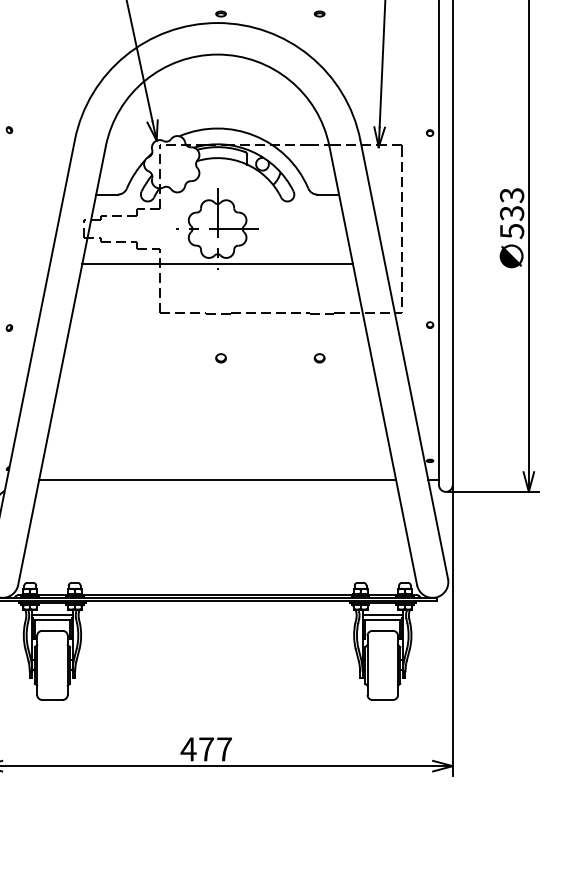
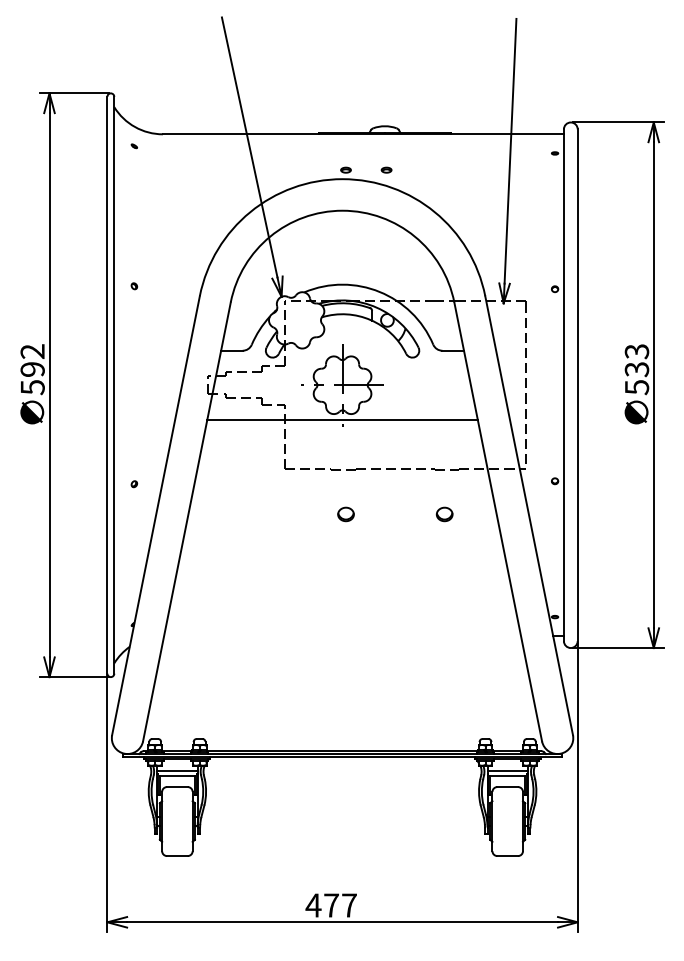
part: (319, 13) -> (386, 169), moved
part: (220, 358) -> (345, 514), size x1.6
part: (319, 358) -> (444, 514), size x1.6
line: (217, 480) -> (342, 636), removed

